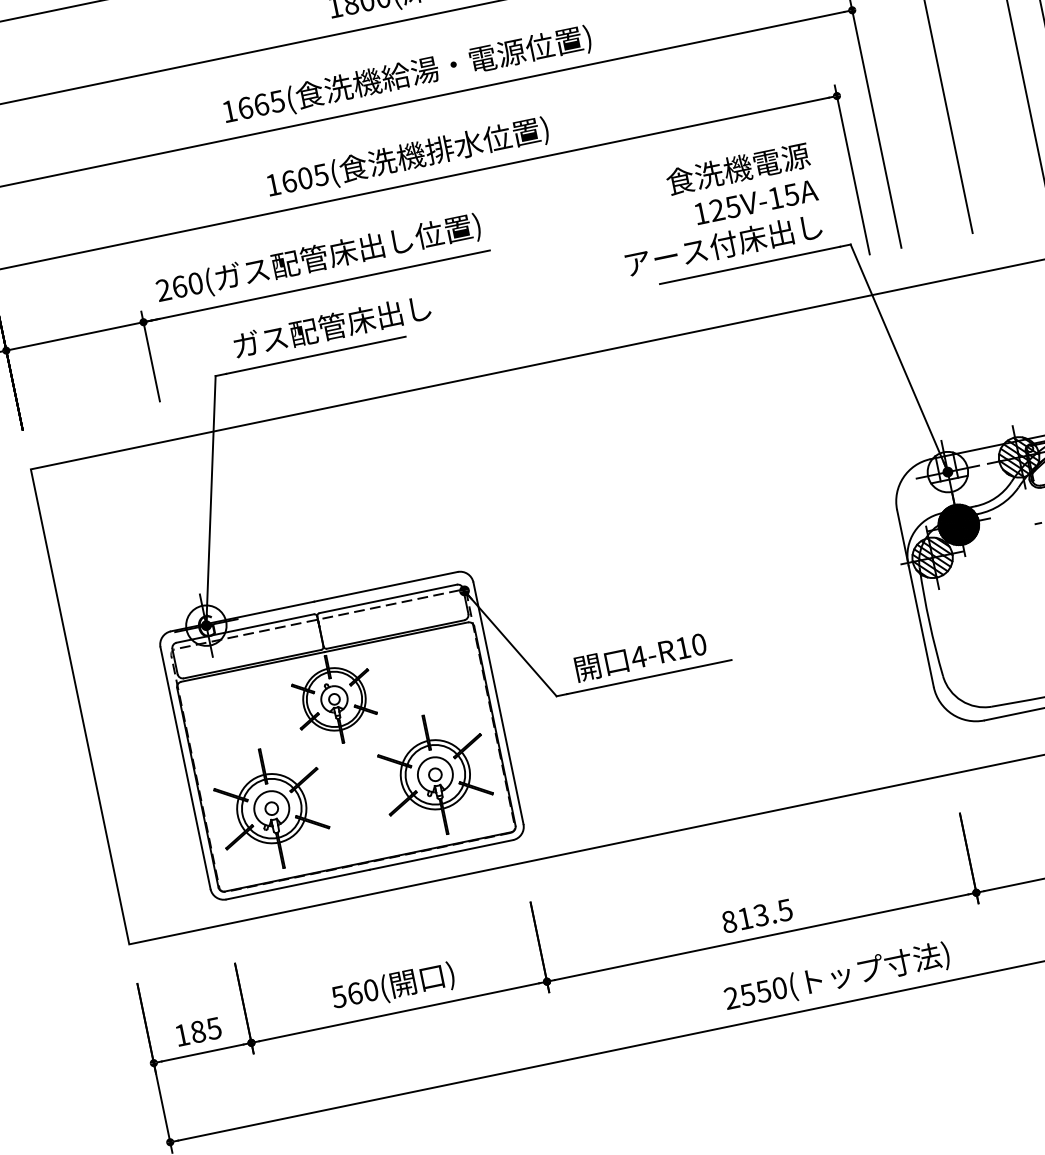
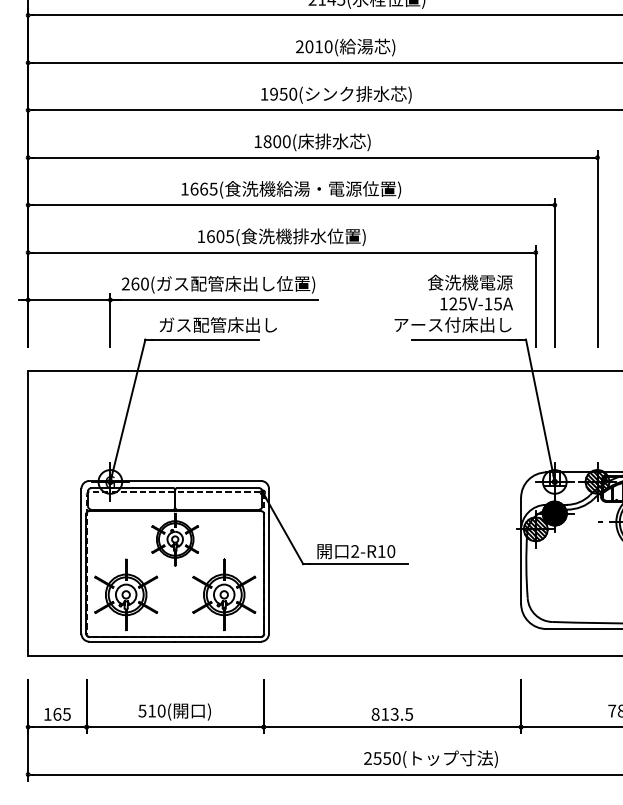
text: (637, 657) -> (354, 551), 4-R10 -> 2-R10
text: (355, 992) -> (152, 710), 560( -> 510(
text: (198, 1031) -> (57, 714), 185 -> 165

